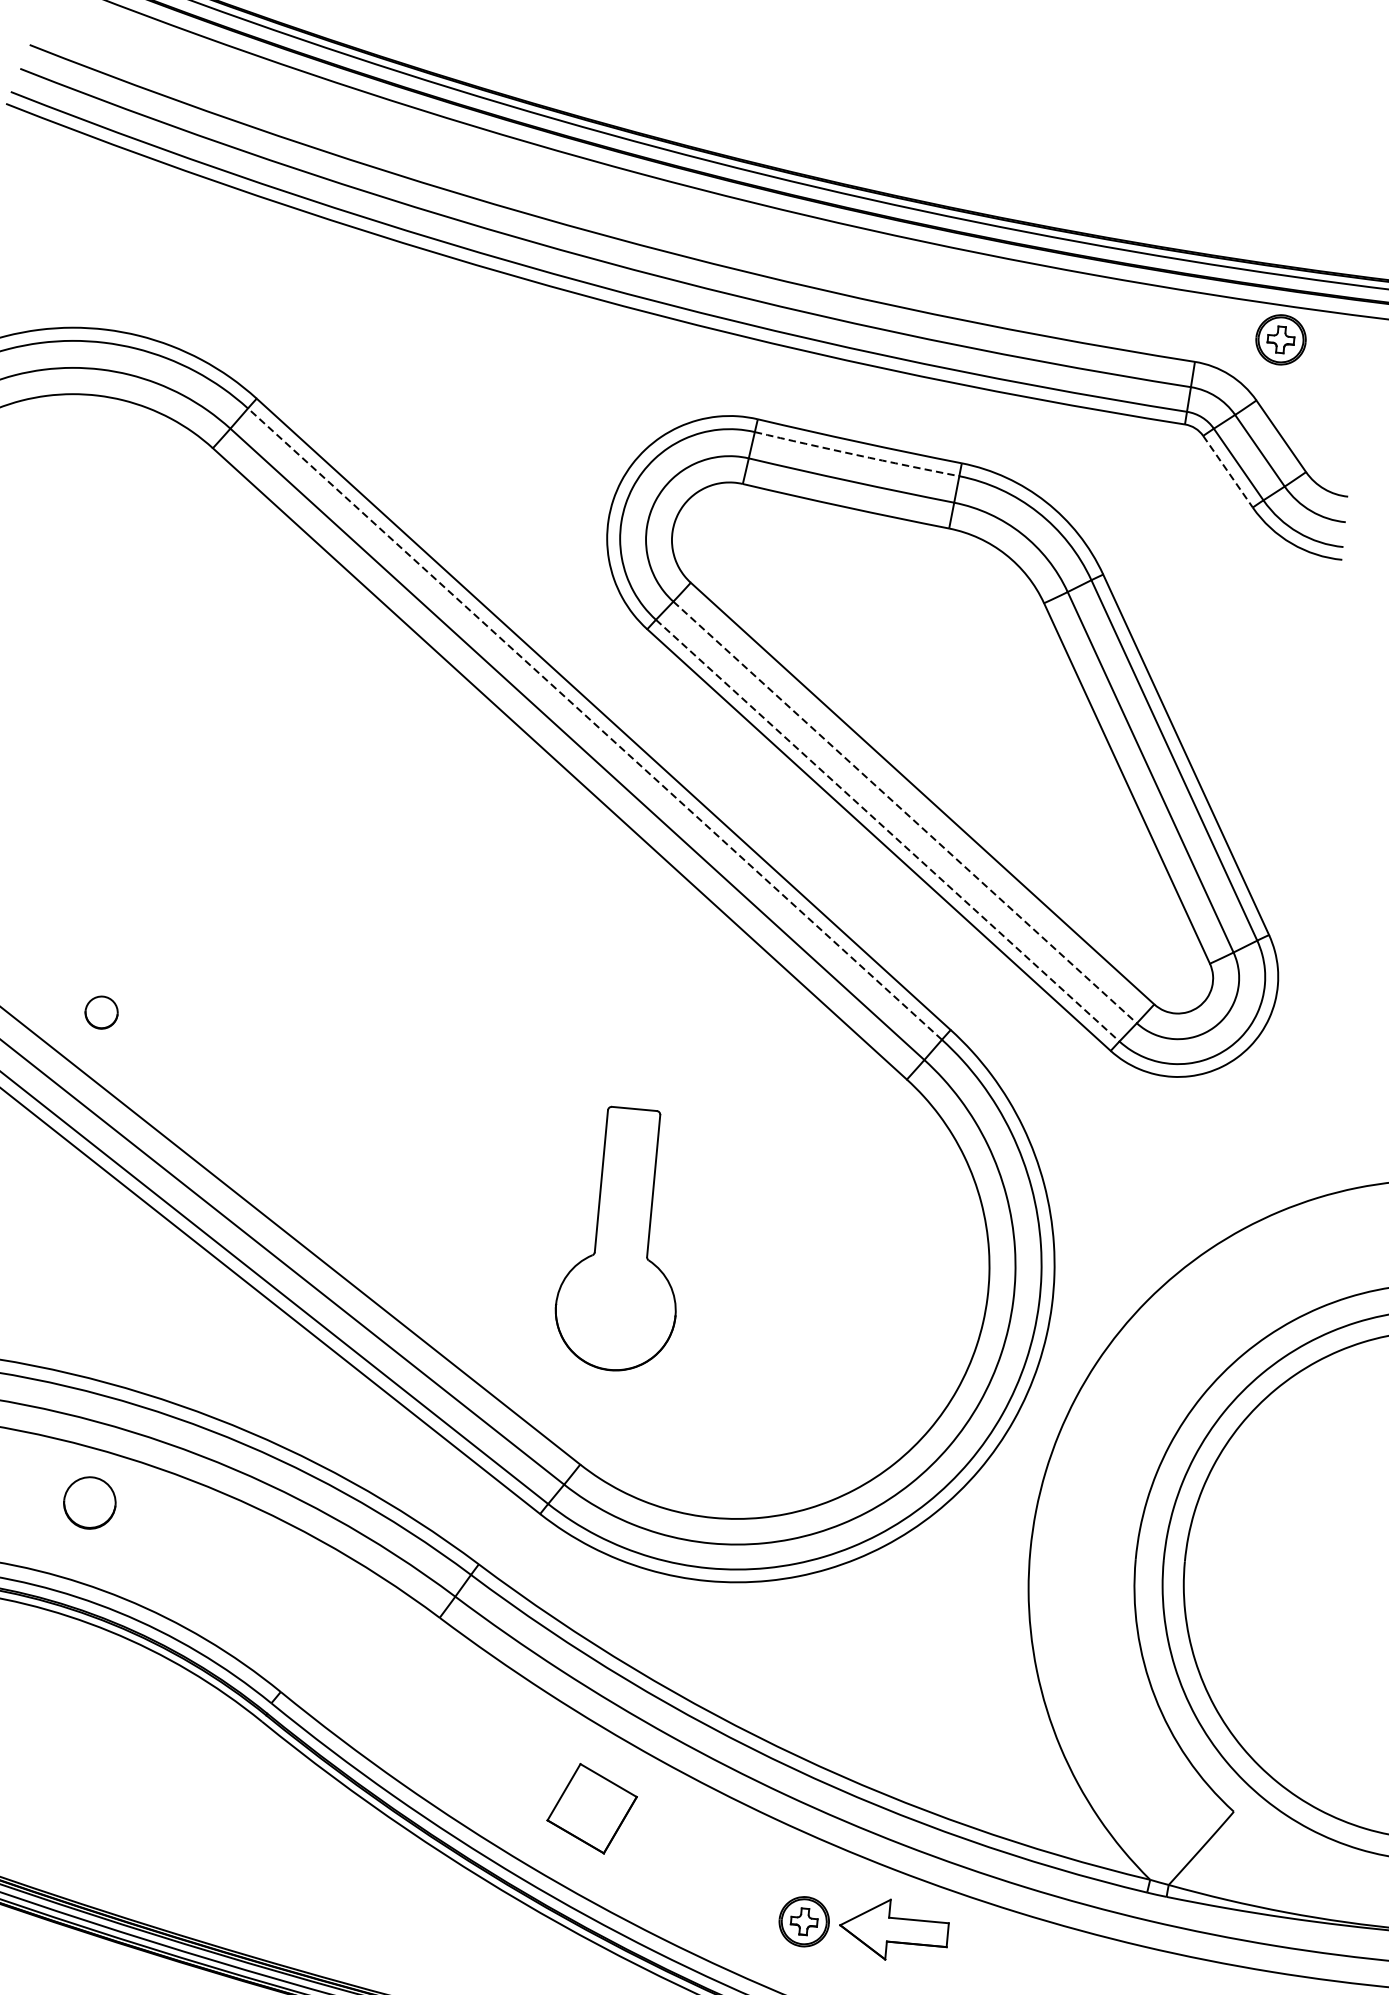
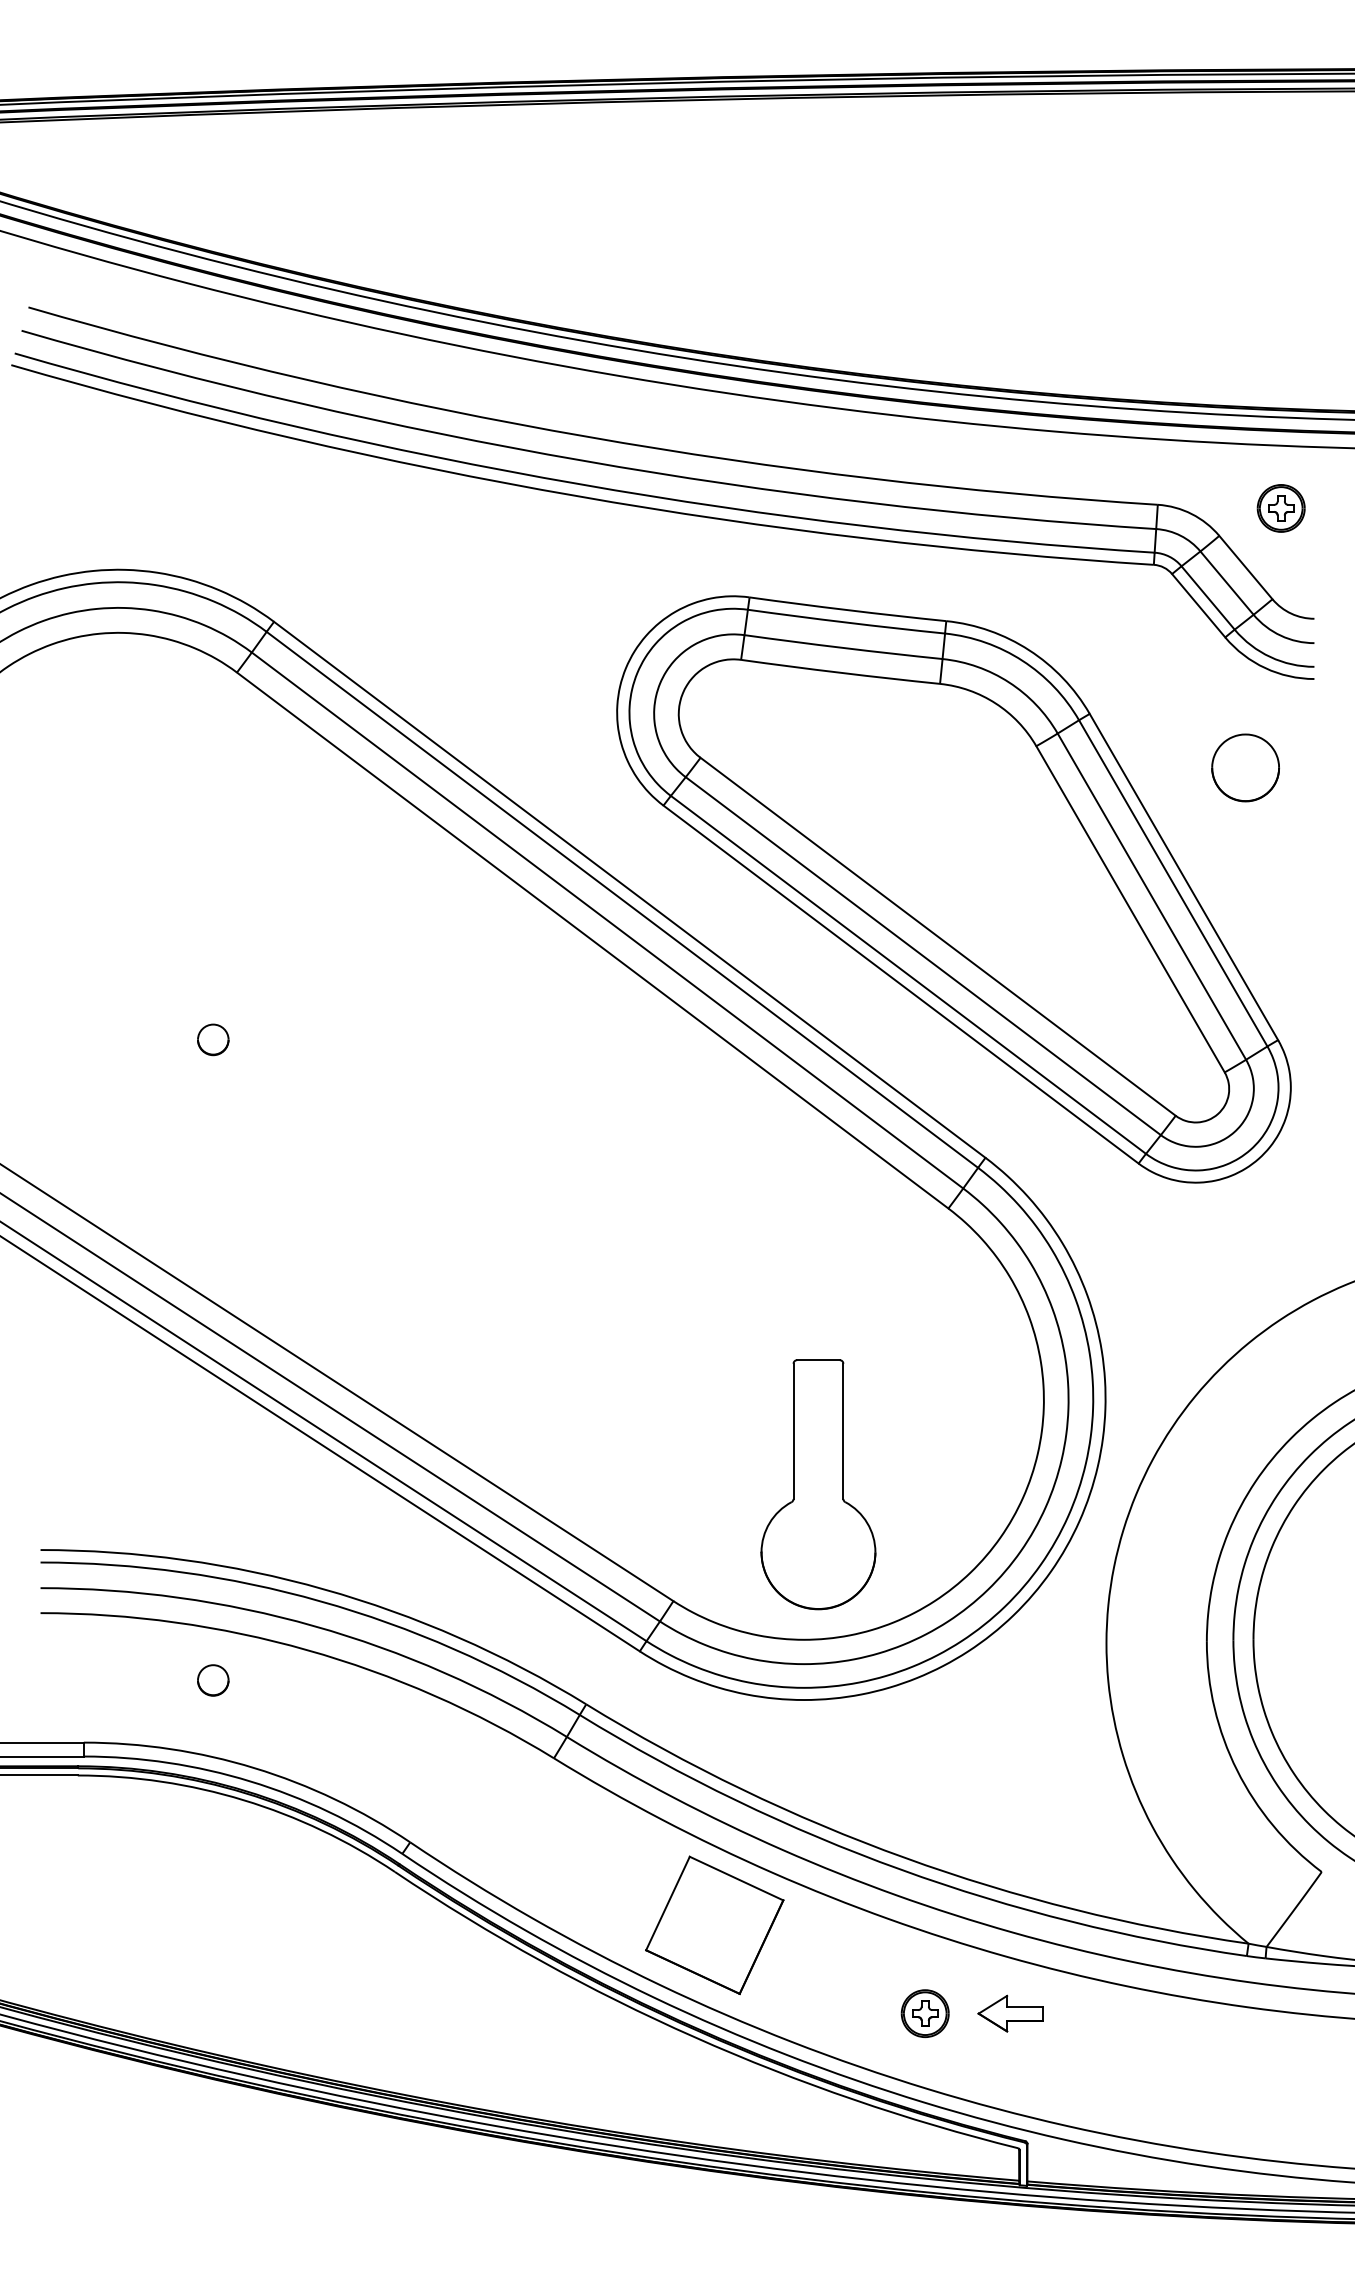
part: (1280, 339) -> (1280, 508), moved
arc: (857, 455) -> (846, 622), dashed -> solid
line: (1228, 472) -> (1199, 606), dashed -> solid
part: (1261, 645) -> (1245, 767), added
line: (594, 723) -> (621, 899), dashed -> solid
line: (905, 812) -> (923, 956), dashed -> solid
line: (887, 831) -> (908, 975), dashed -> solid
part: (101, 1012) -> (213, 1039), moved
part: (622, 1239) -> (818, 1484), moved
part: (90, 1503) -> (213, 1680), size x0.62
part: (591, 1808) -> (714, 1925), size x1.67
part: (893, 1929) -> (1010, 2013), size x0.62

